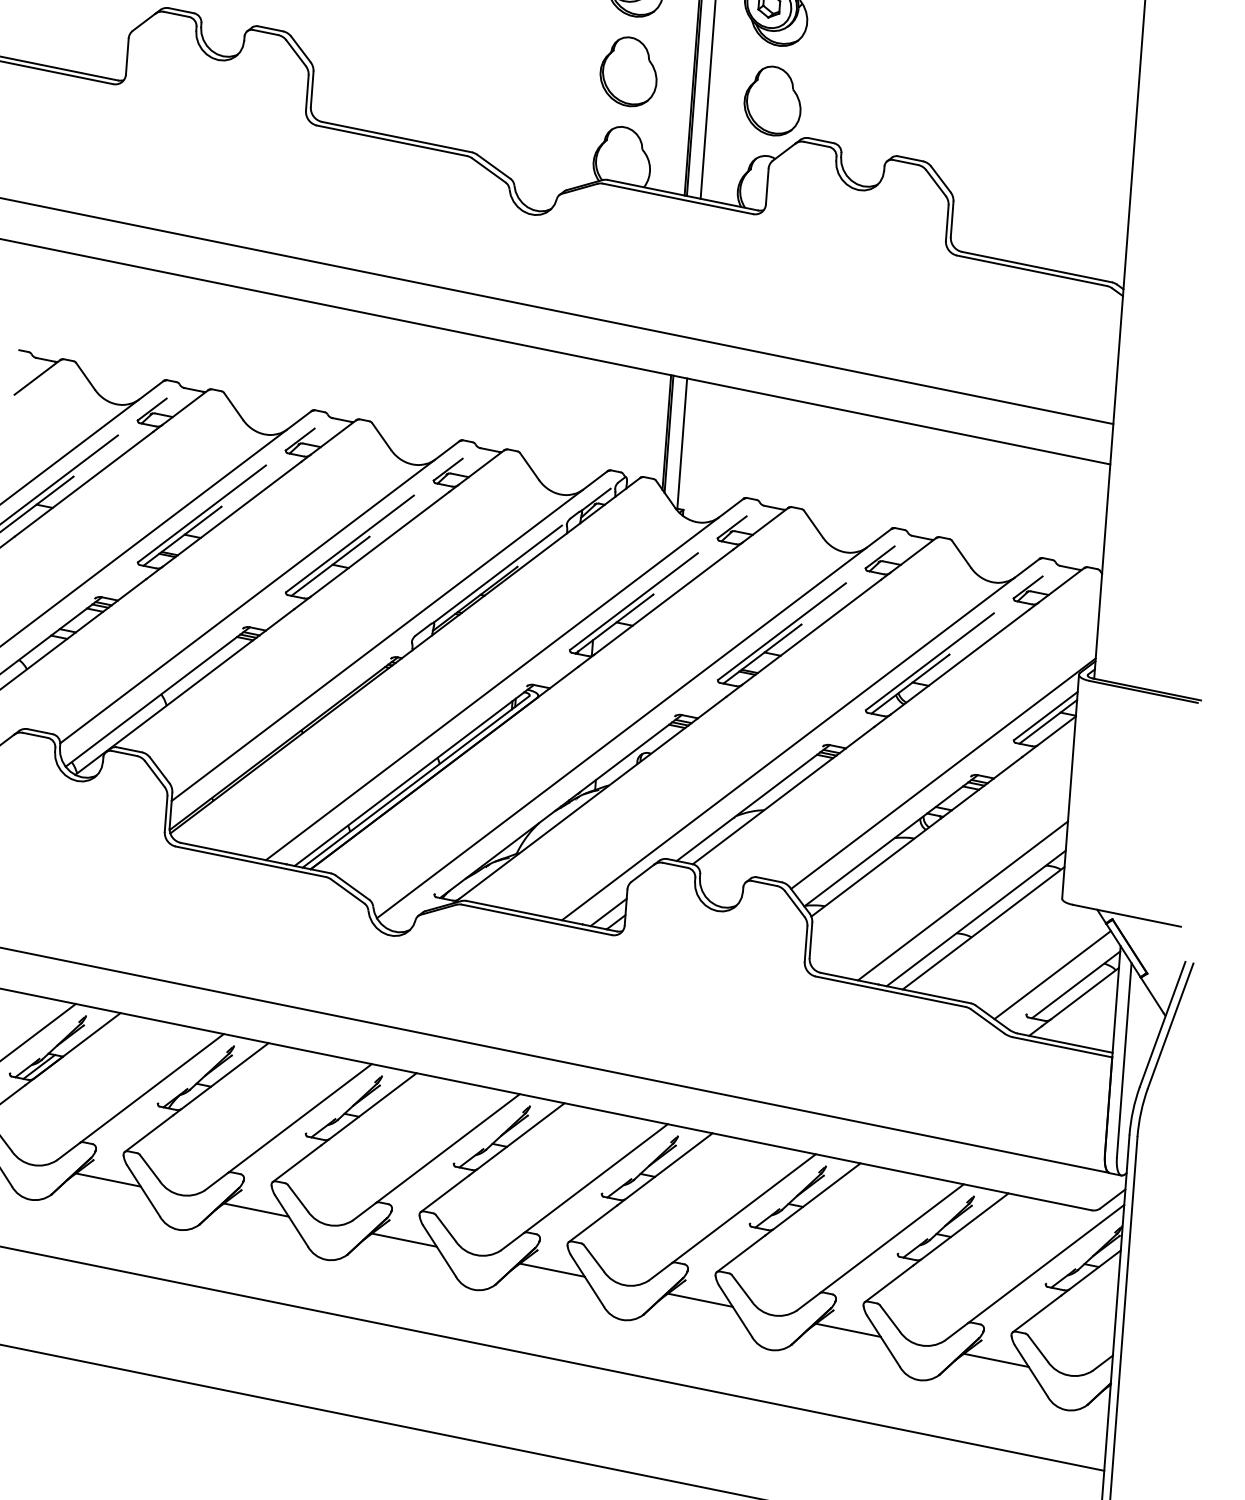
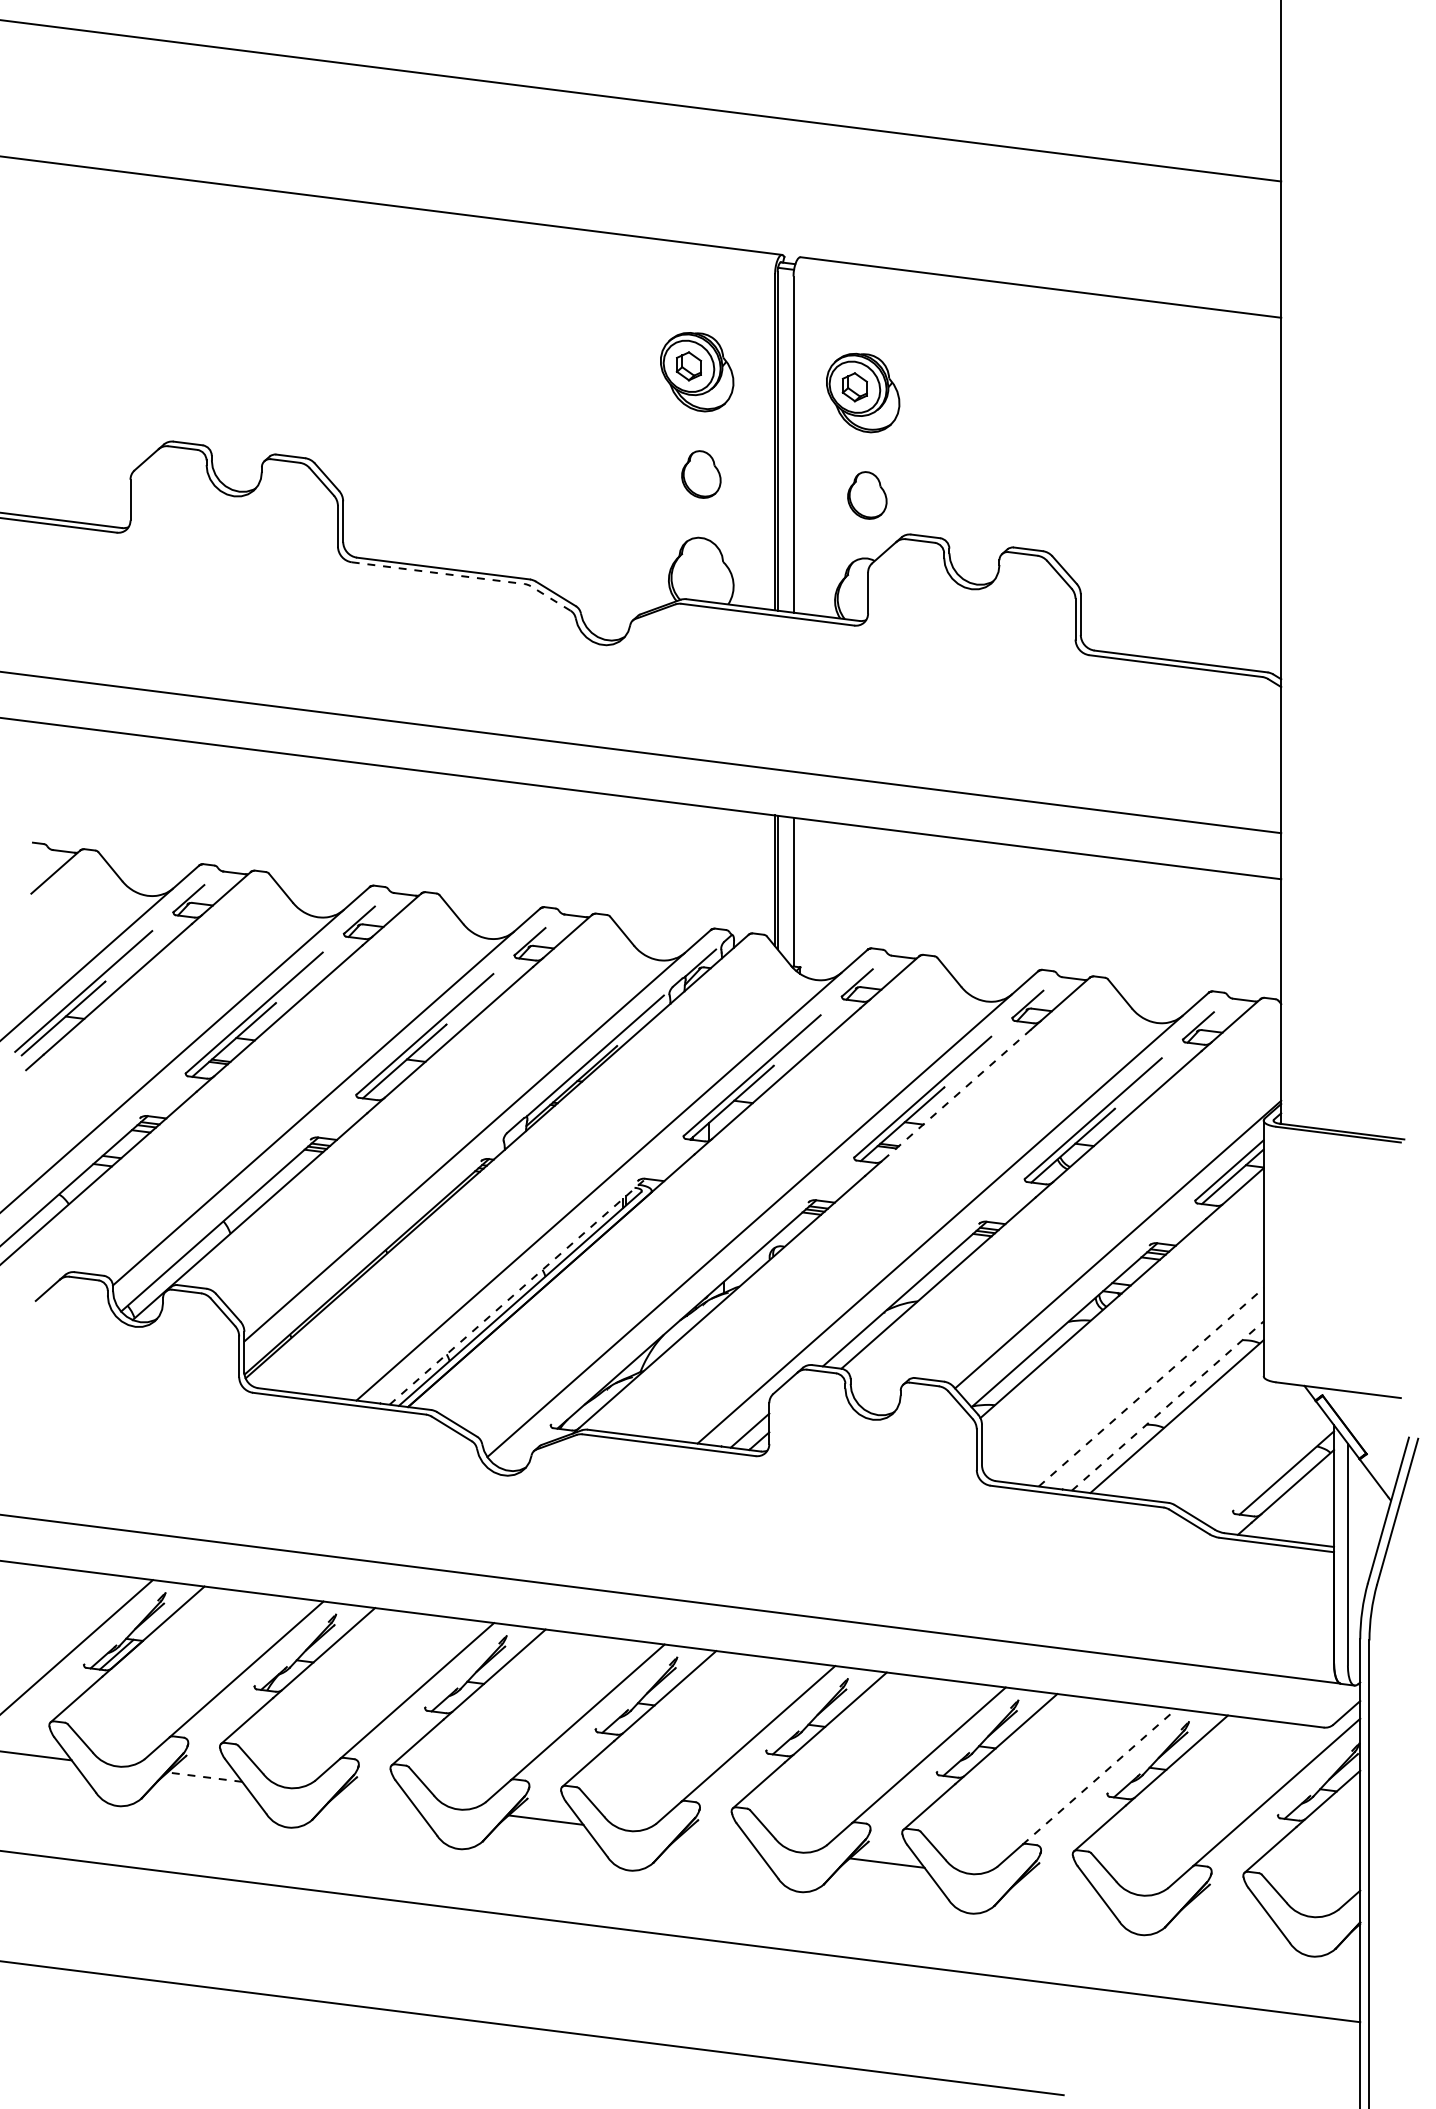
part: (629, 71) -> (701, 474), size x0.6
part: (773, 101) -> (867, 495), size x0.6
line: (392, 141) -> (438, 573), solid -> dashed
line: (488, 170) -> (550, 598), solid -> dashed
line: (811, 632) -> (956, 1095), solid -> dashed
line: (414, 775) -> (517, 1291), solid -> dashed
line: (963, 901) -> (1151, 1387), solid -> dashed
line: (975, 918) -> (1167, 1406), solid -> dashed
line: (1052, 974) -> (1259, 1463), removed
line: (108, 1180) -> (204, 1777), solid -> dashed
line: (256, 1209) -> (375, 1798), removed
line: (892, 1238) -> (1099, 1776), solid -> dashed
line: (552, 1270) -> (716, 1841), removed
line: (848, 1330) -> (1057, 1884), removed
line: (995, 1359) -> (1227, 1905), removed

